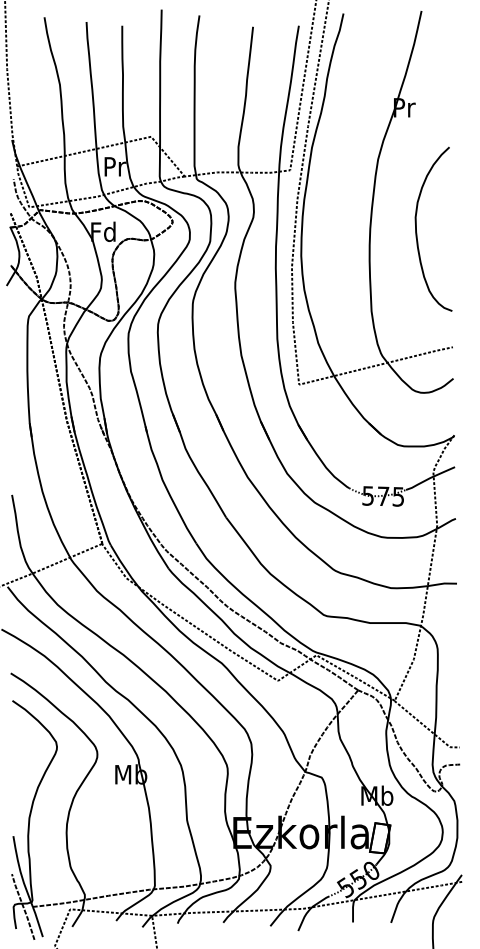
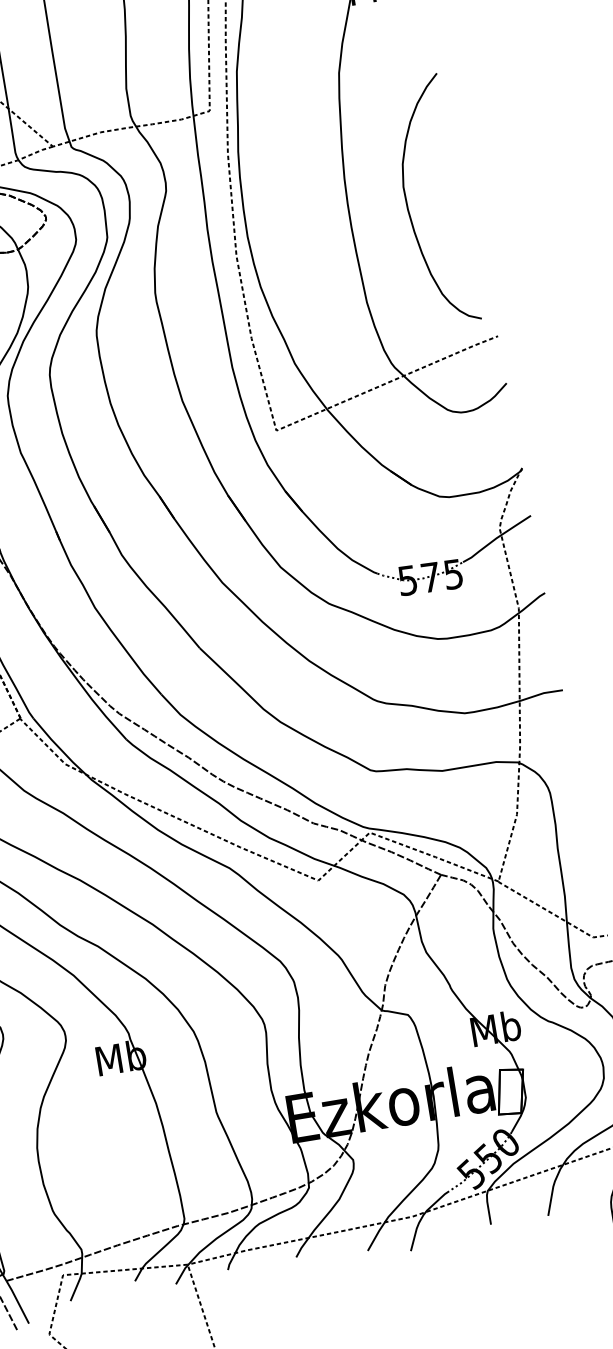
curve: (417, 232) -> (410, 209), moved

